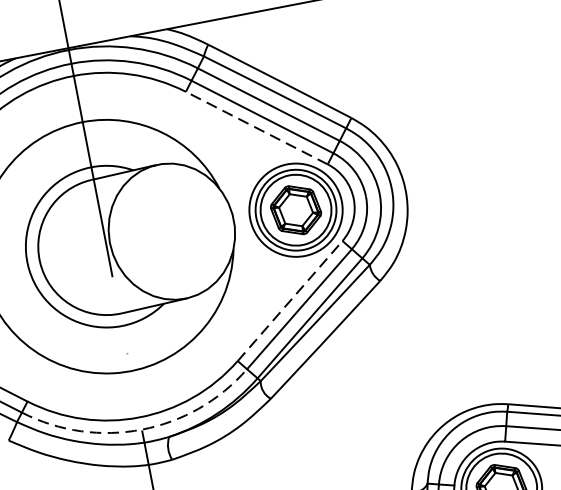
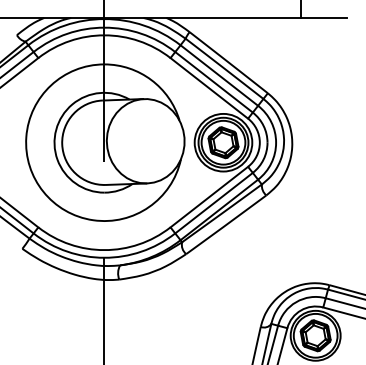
line: (255, 128) -> (208, 88), dashed -> solid
line: (290, 300) -> (209, 196), dashed -> solid
arc: (141, 429) -> (104, 257), dashed -> solid

